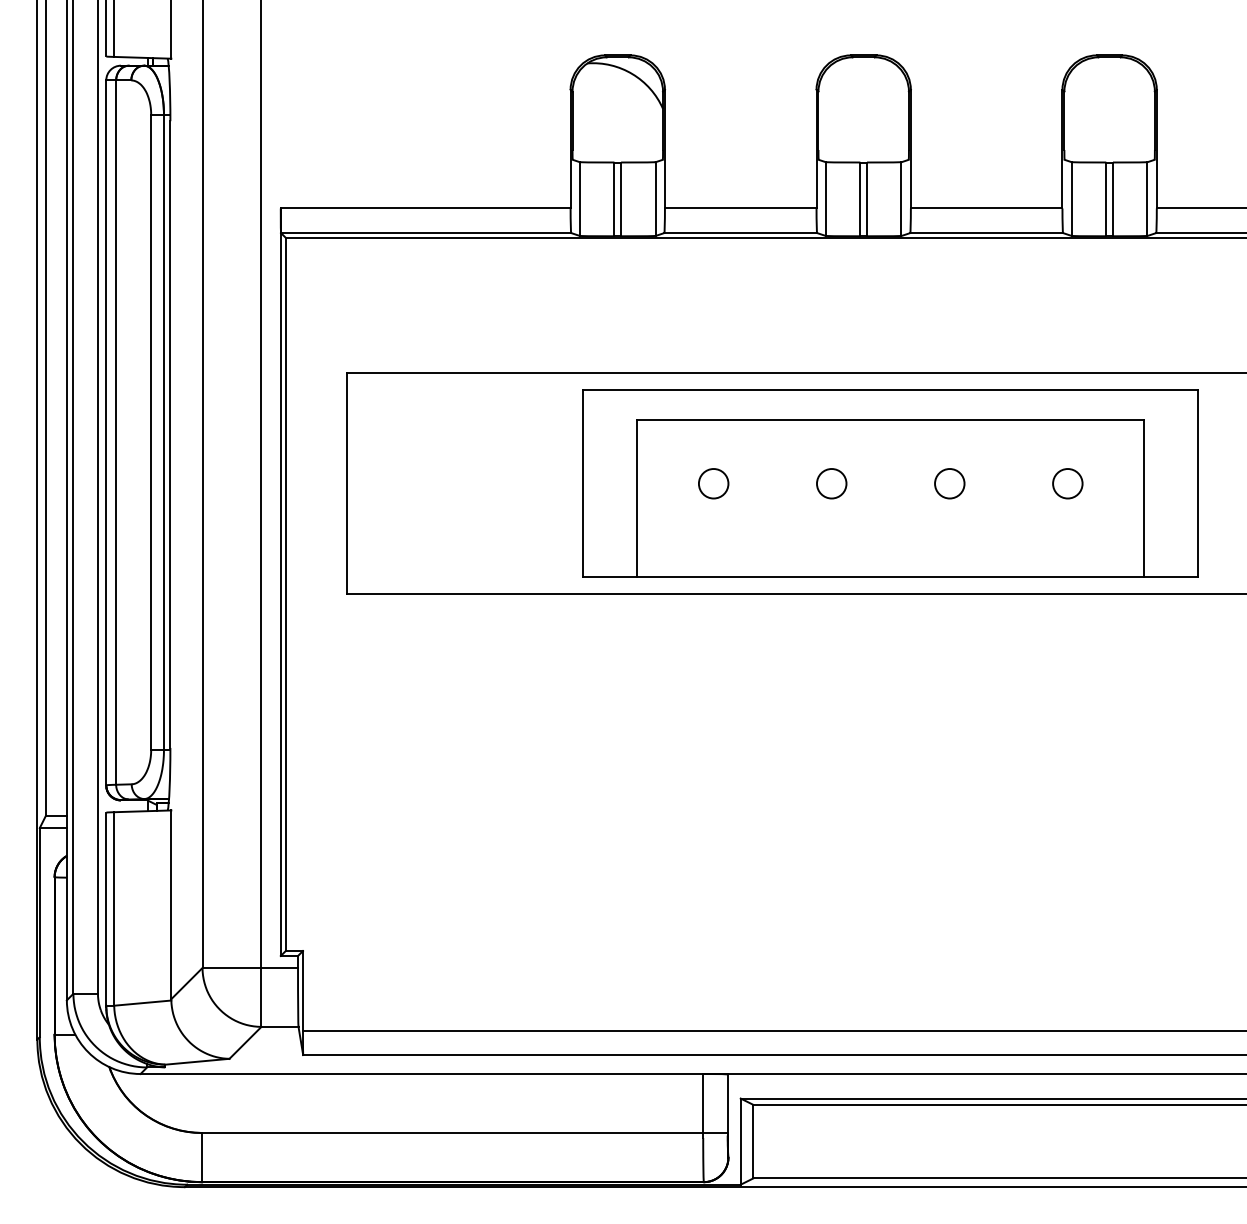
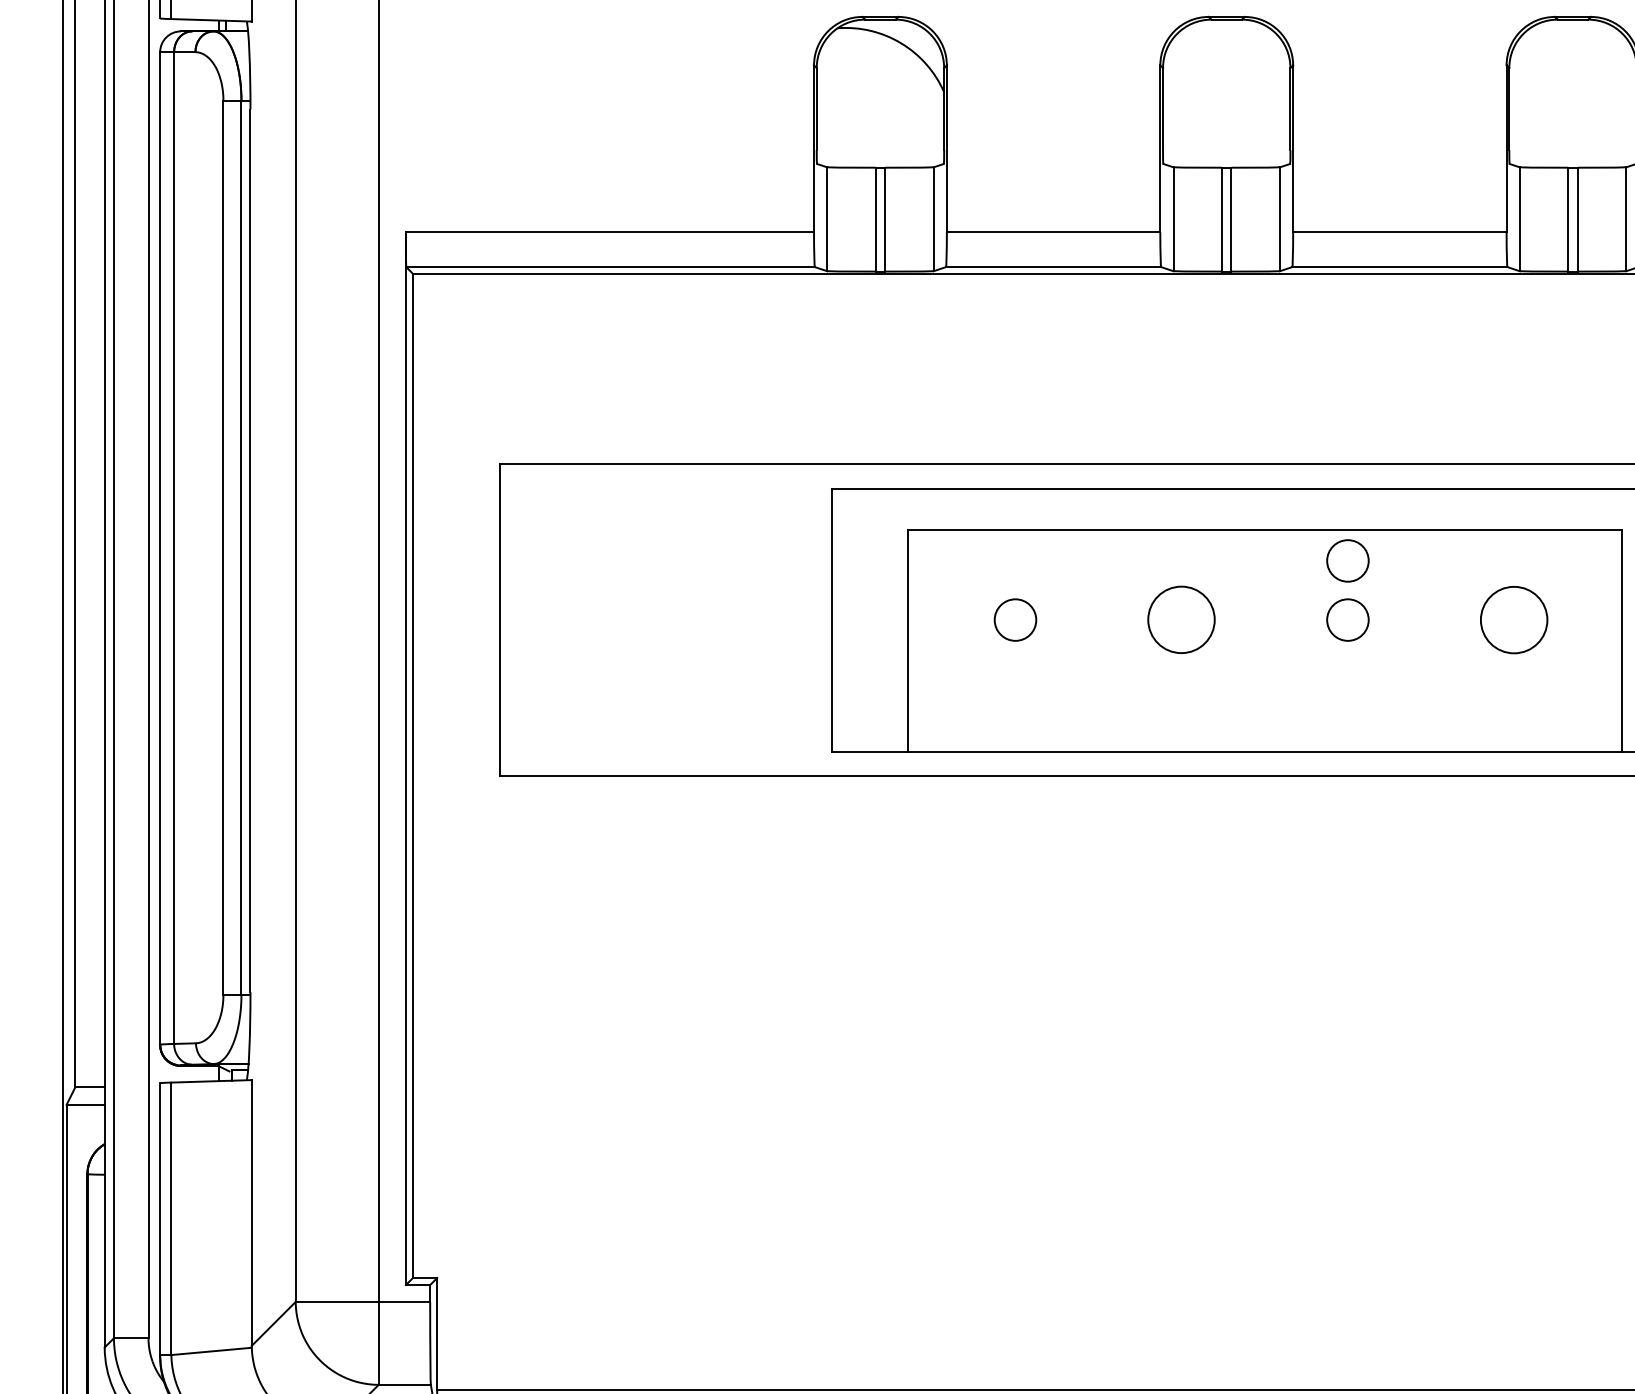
circle: (949, 441) -> (1347, 560), added
circle: (831, 483) -> (1181, 619), size x1.6
circle: (1067, 483) -> (1513, 619), size x1.6

